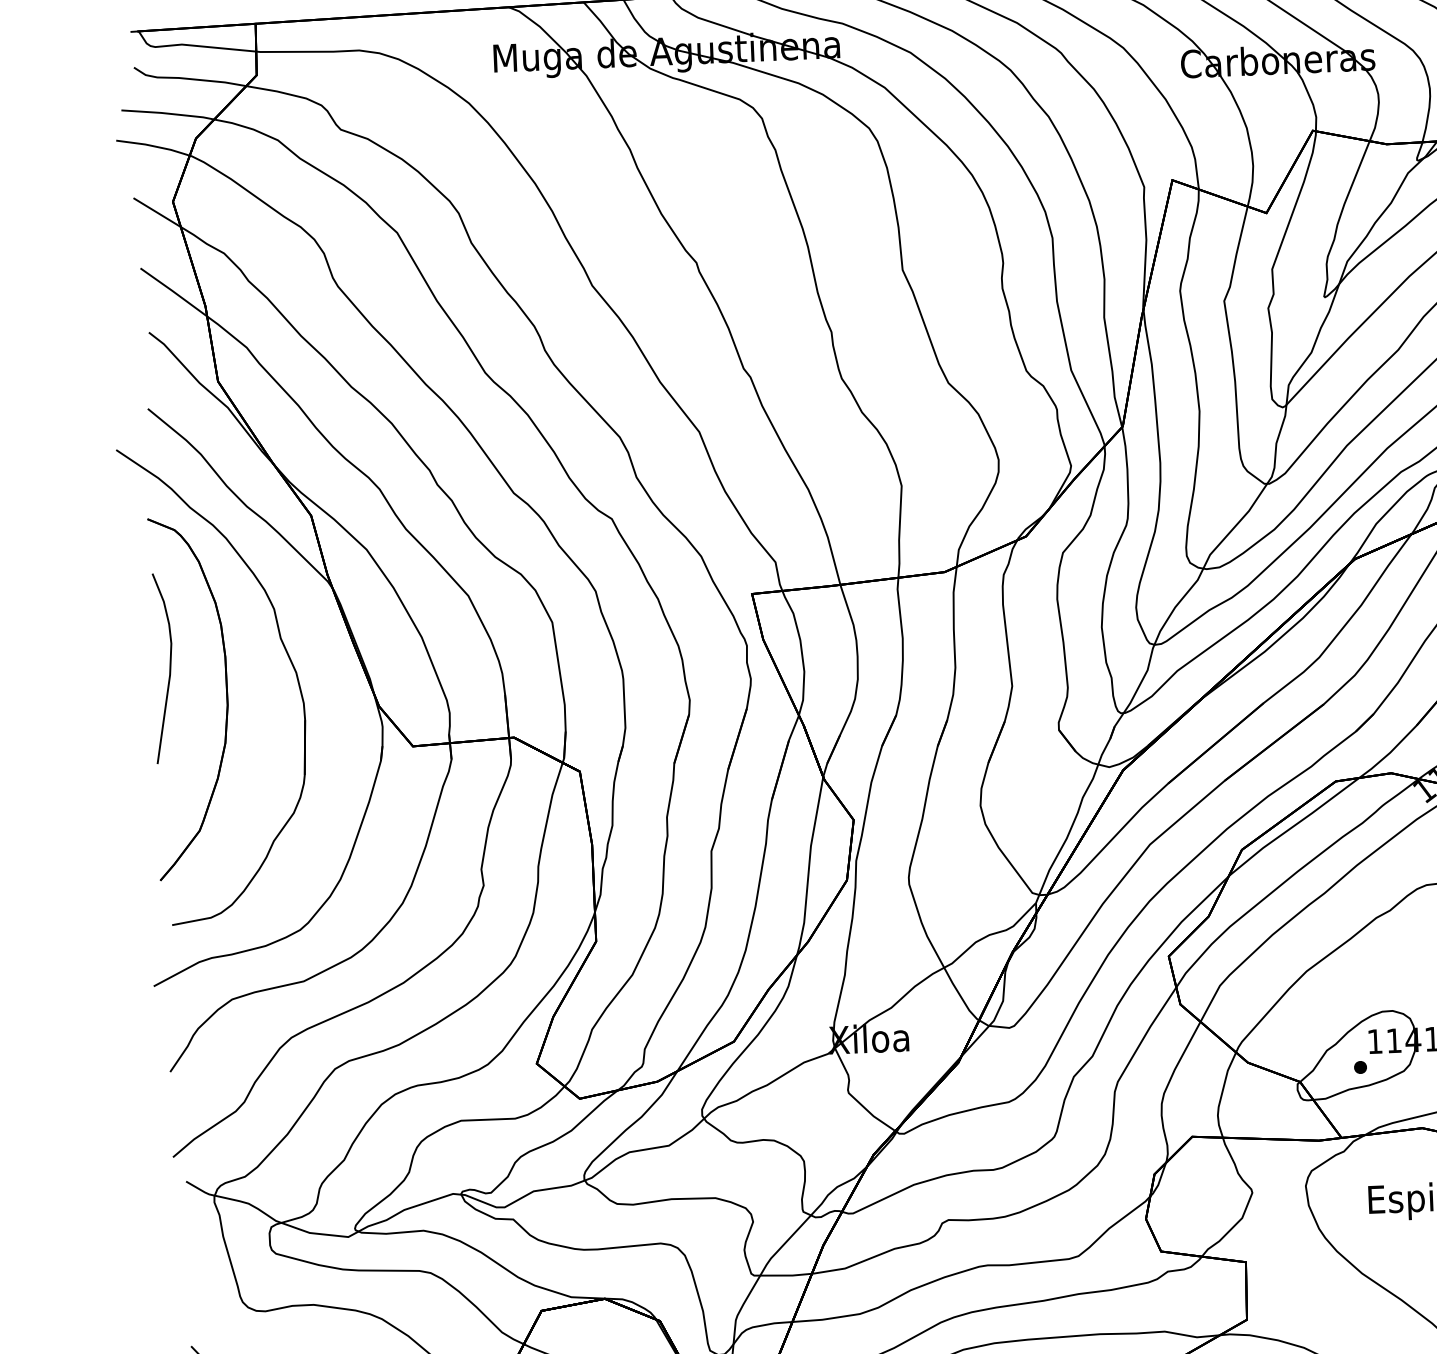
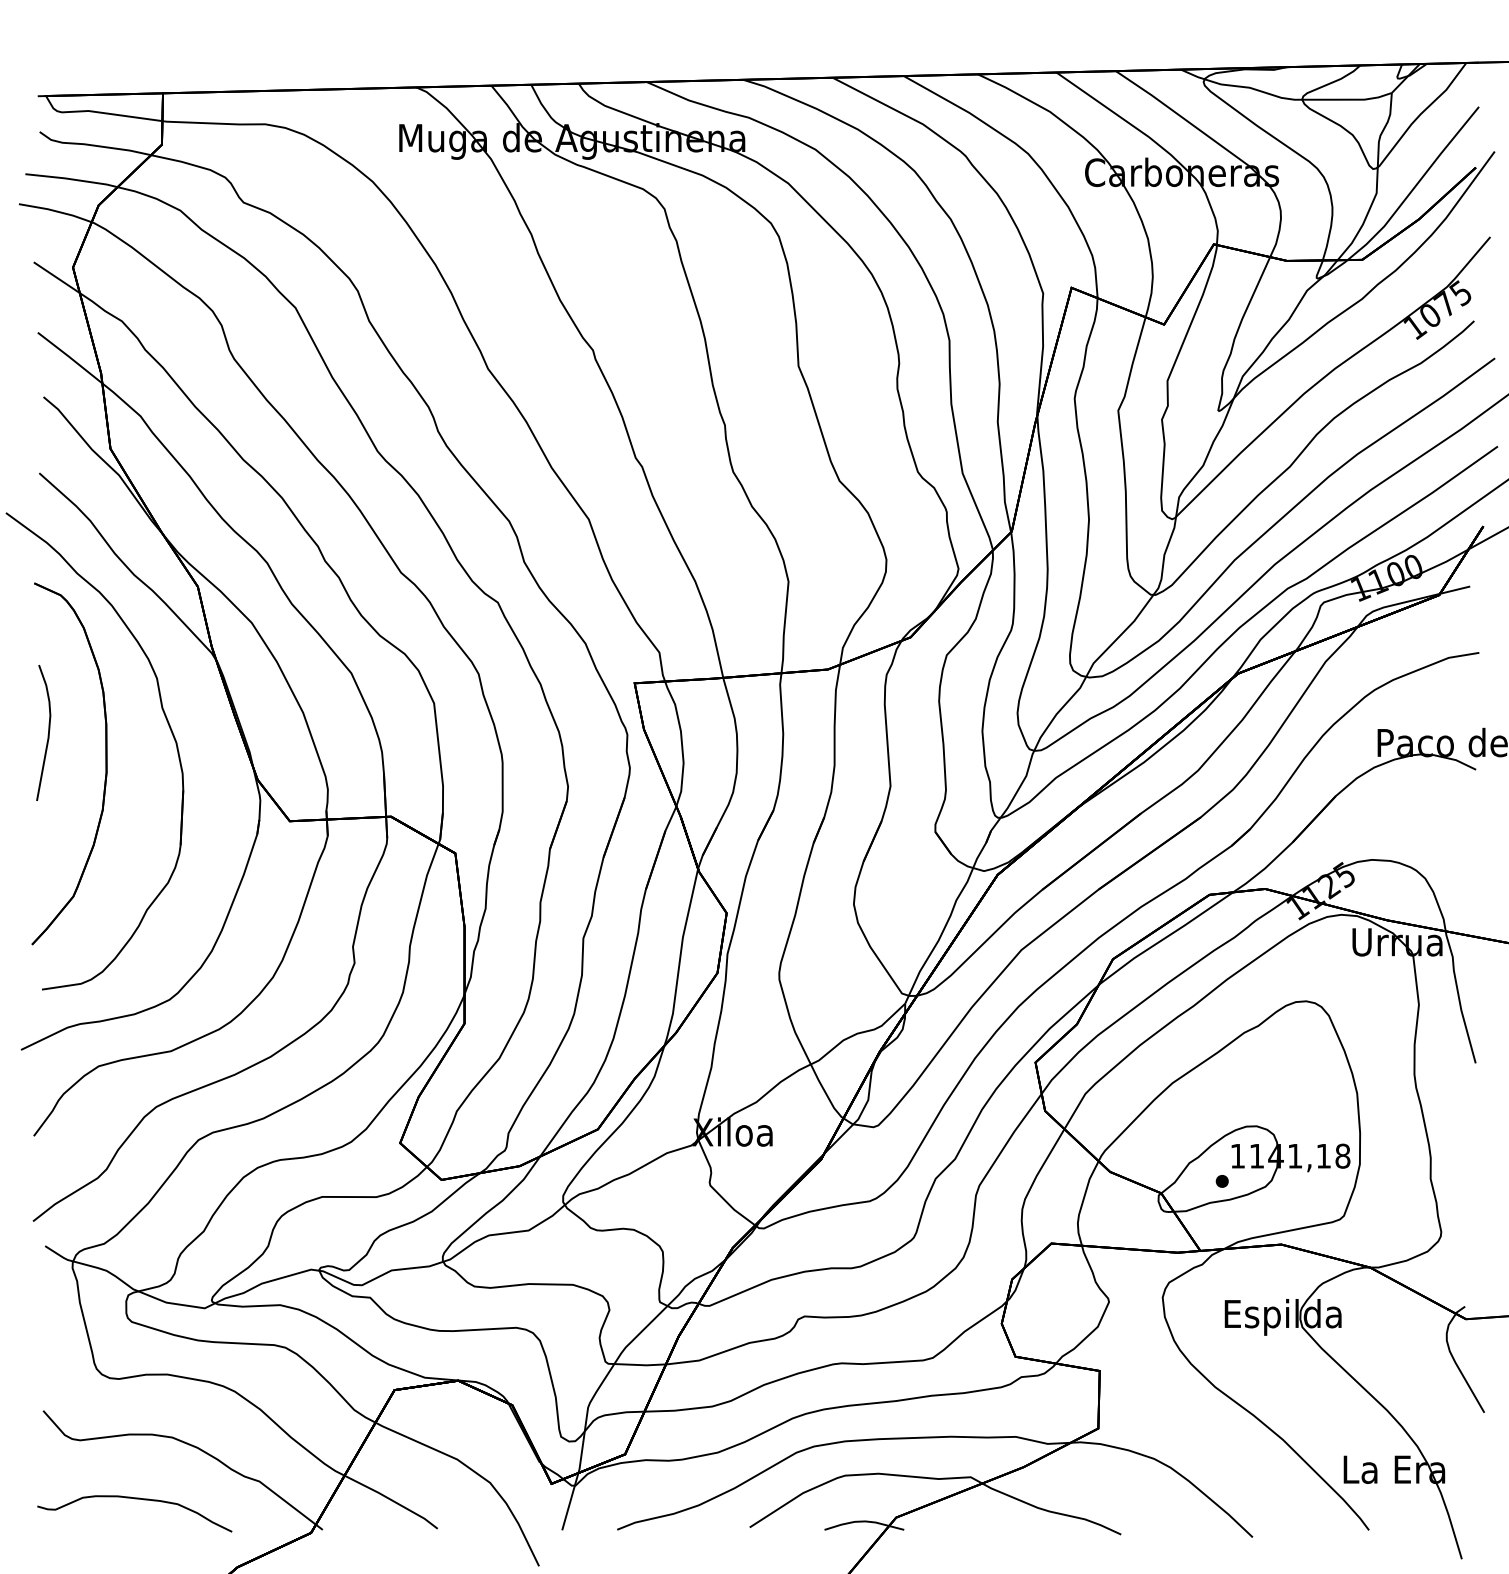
part: (162, 667) -> (43, 732), size x0.71

